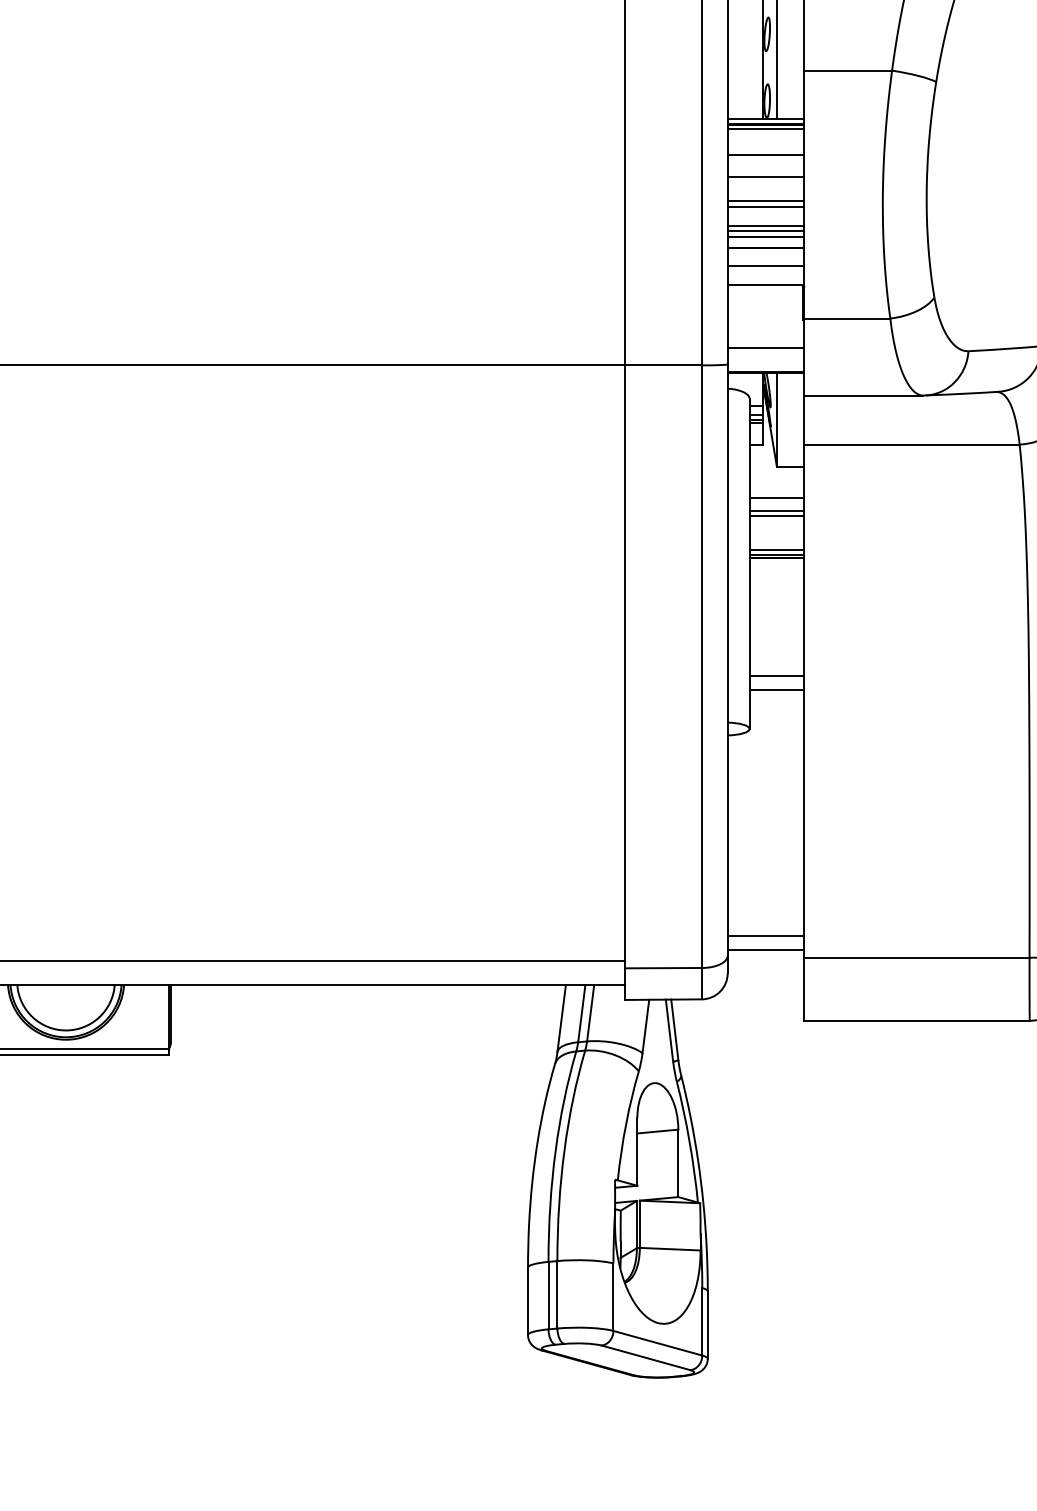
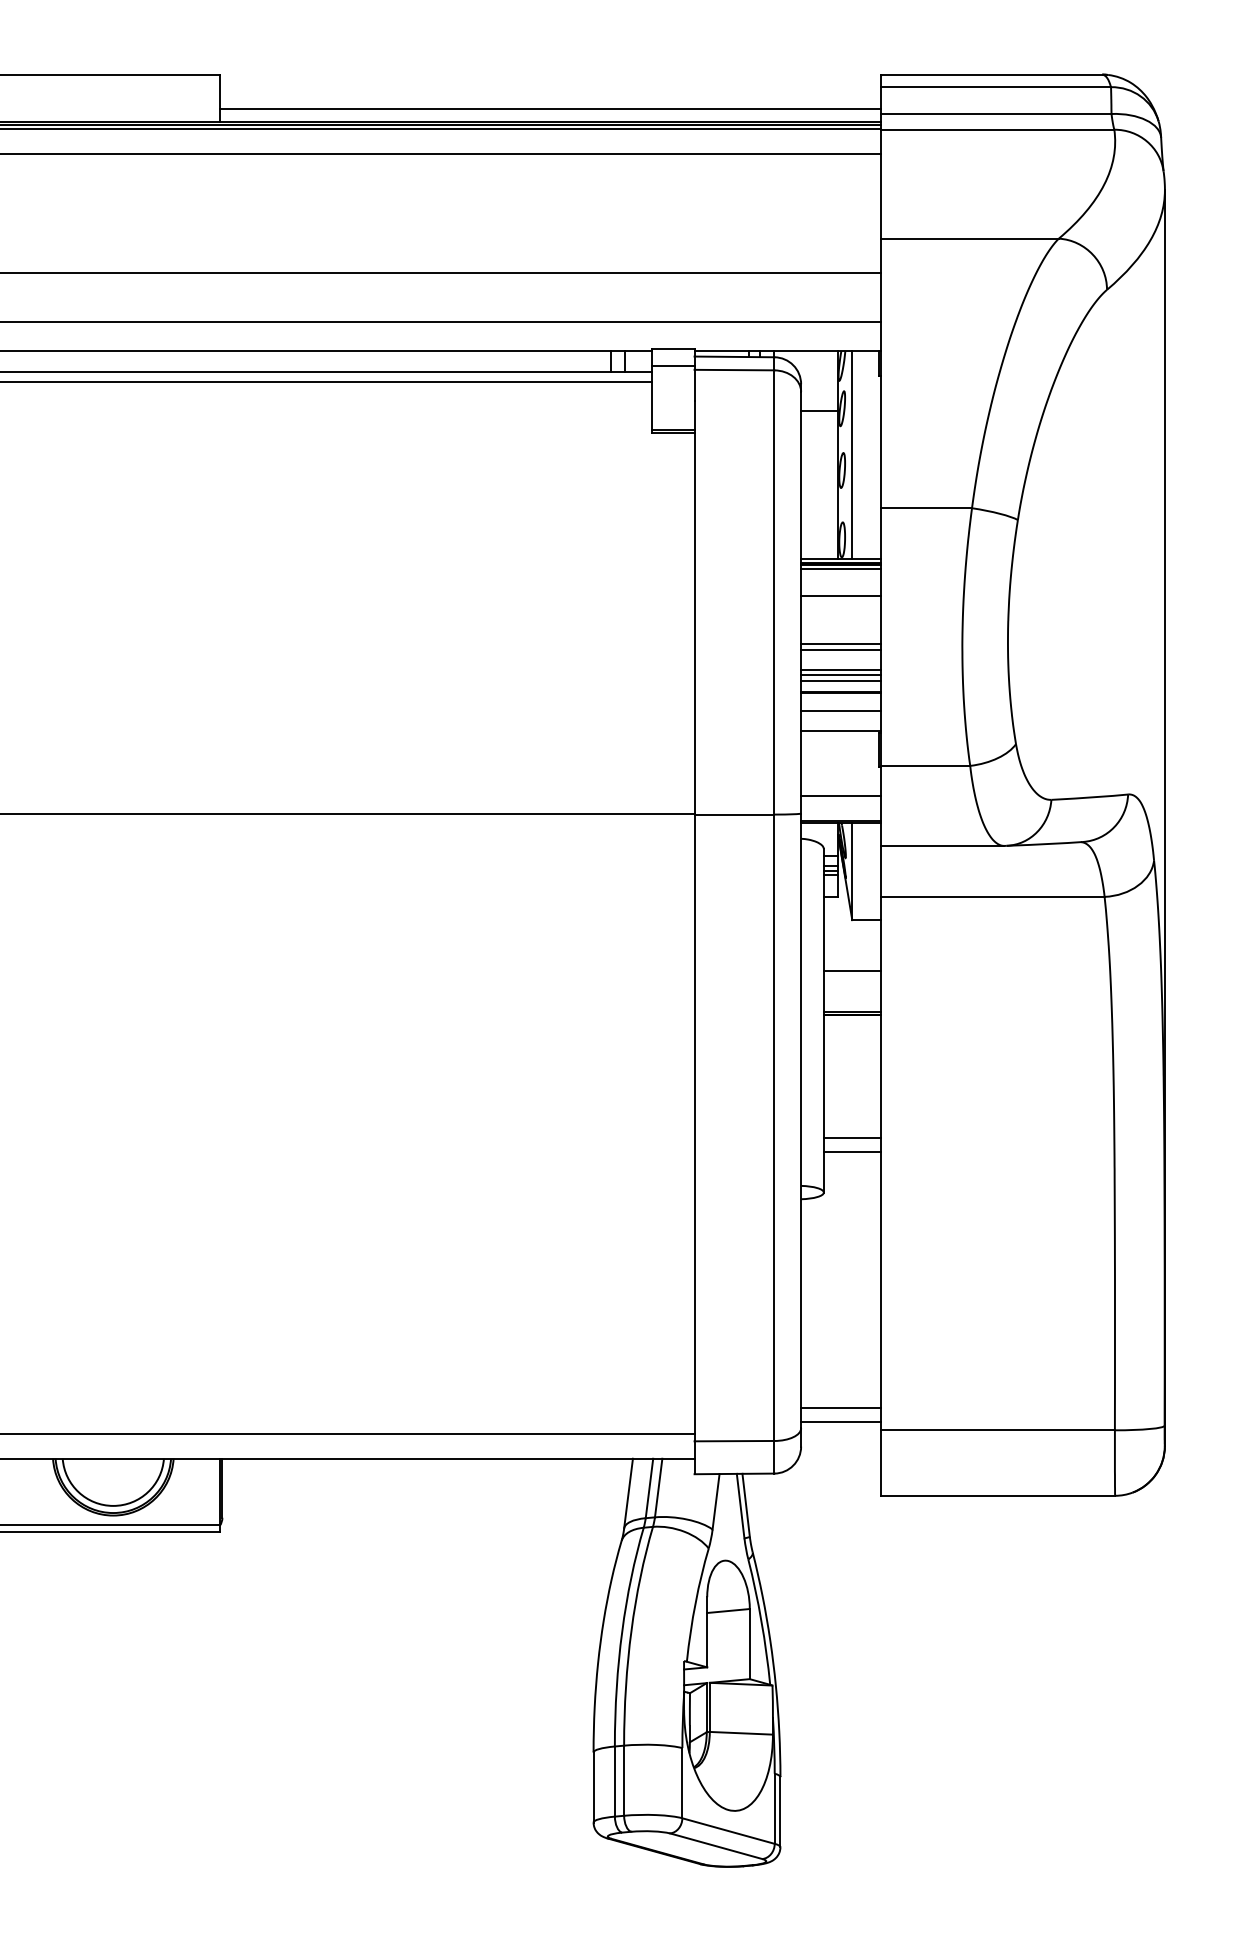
line: (765, 176) -> (840, 618), removed
line: (776, 498) -> (851, 952), removed
line: (776, 511) -> (851, 966), removed
line: (776, 550) -> (851, 1006), removed

